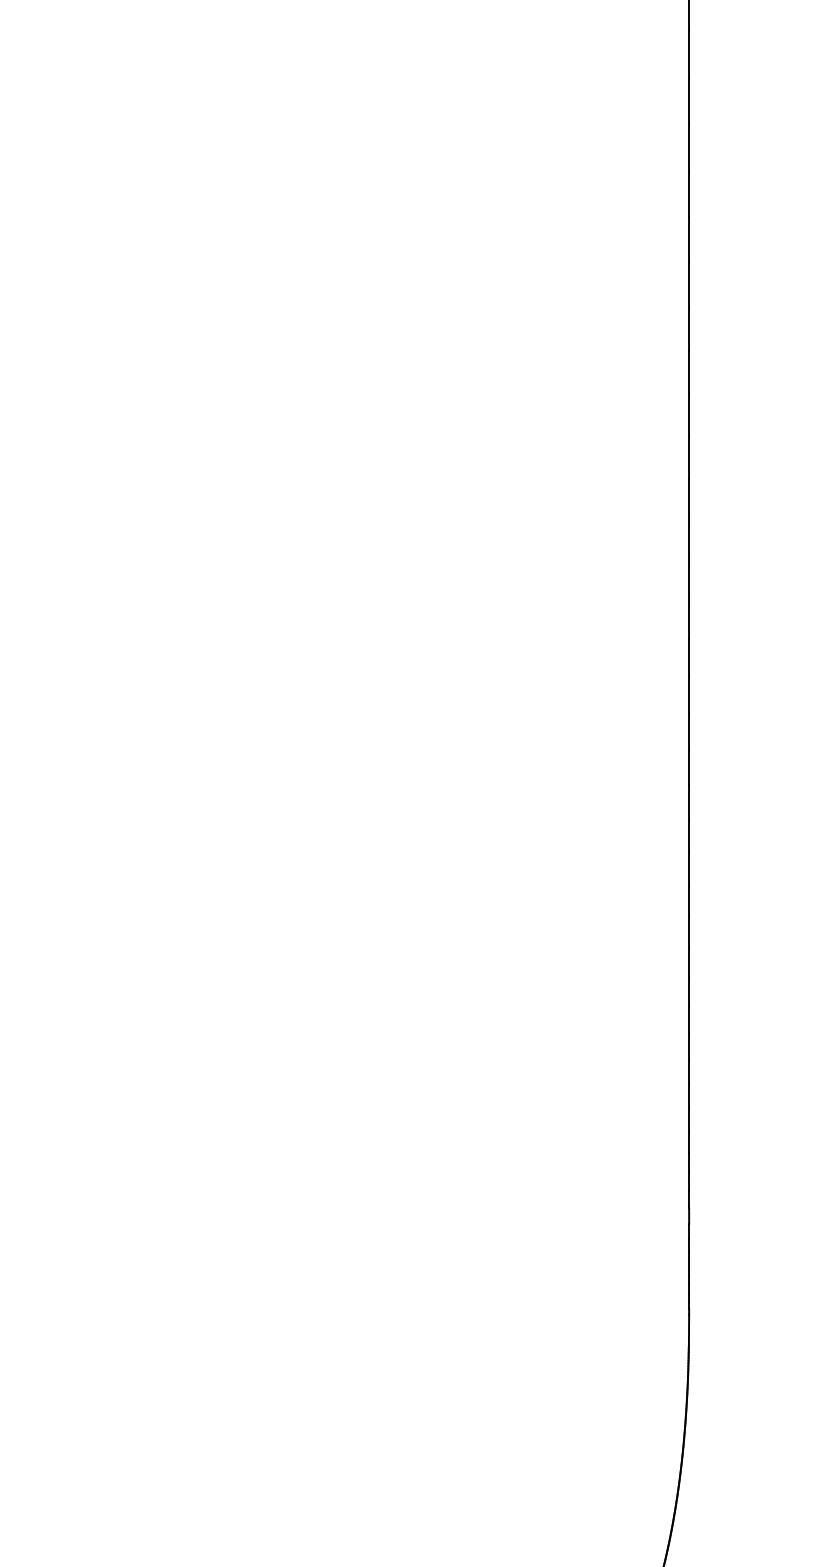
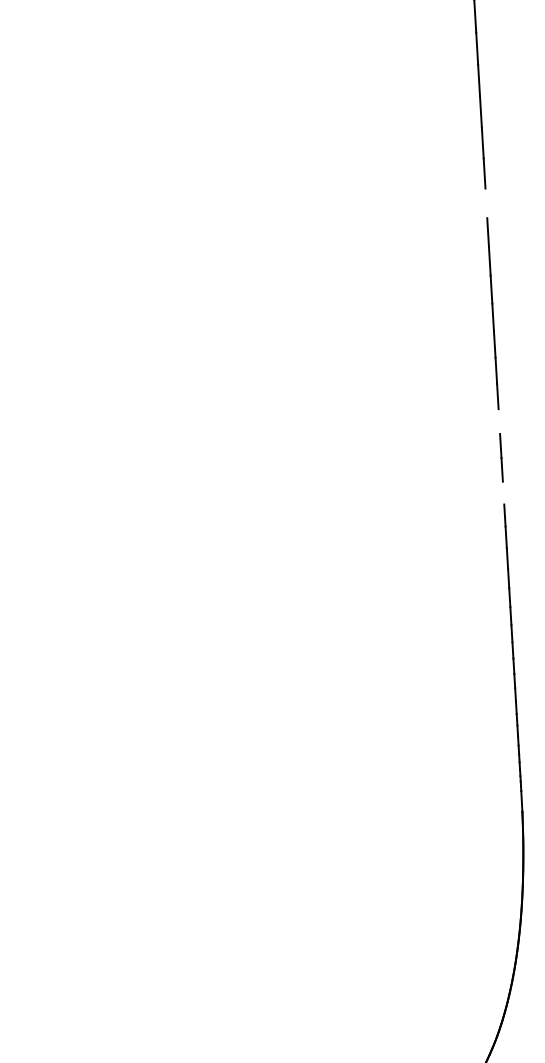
line: (689, 499) -> (486, 203), removed
line: (689, 802) -> (499, 421), removed
line: (689, 901) -> (503, 493), removed

